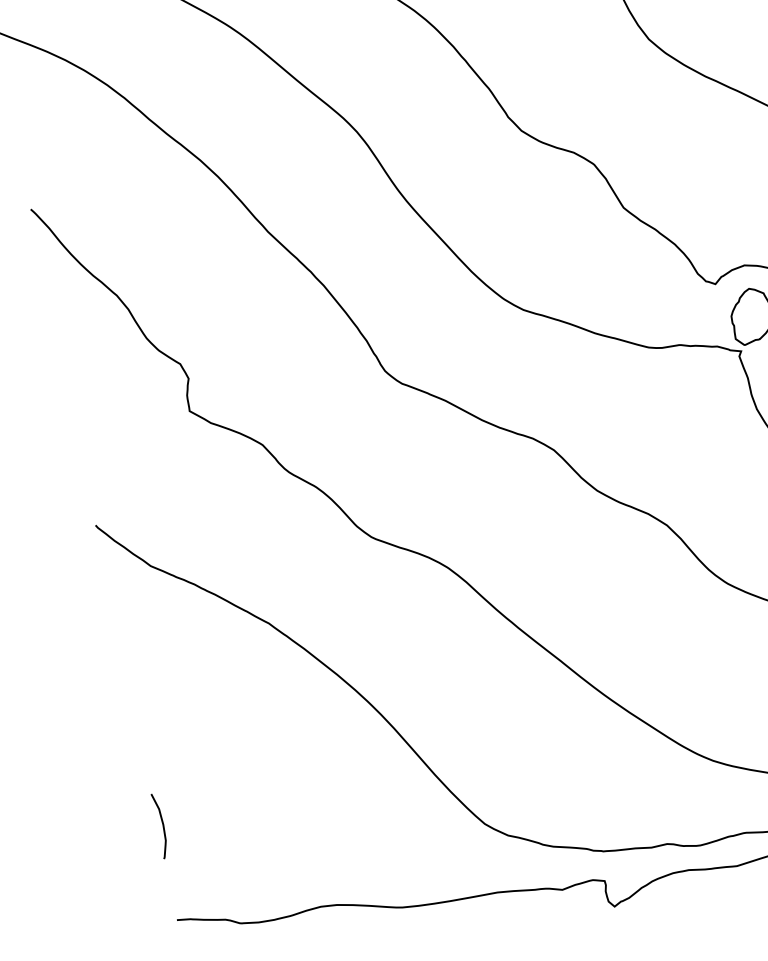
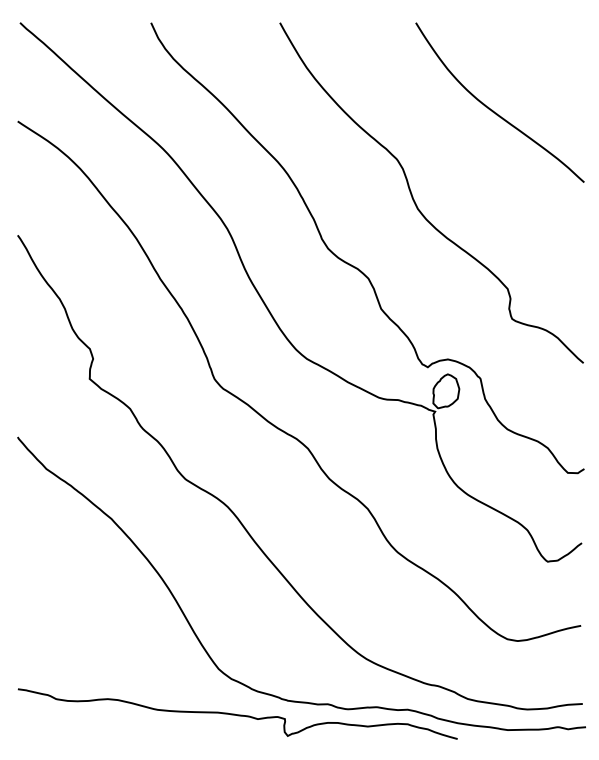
curve: (161, 825) -> (20, 629), removed

